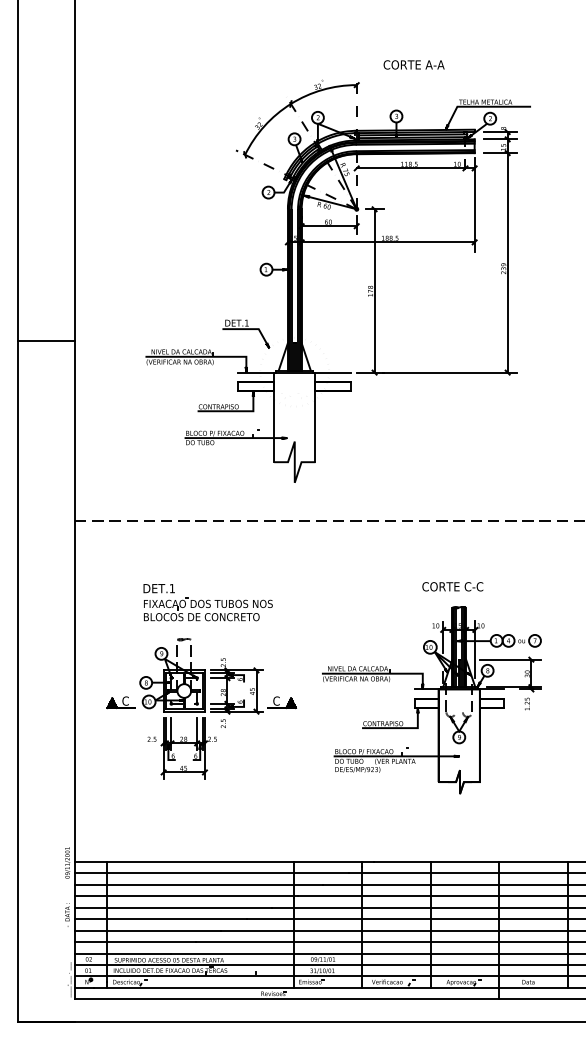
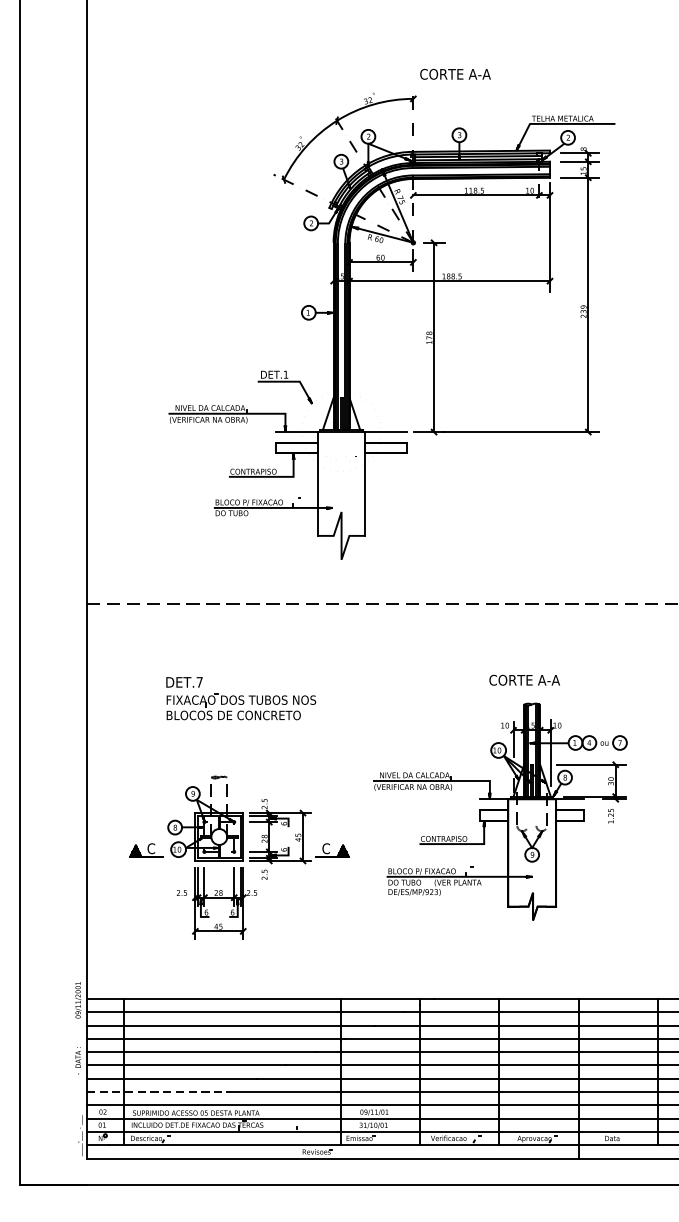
text: (413, 64) -> (454, 73), moved
line: (45, 341) -> (52, 396), removed
text: (473, 586) -> (548, 679), CORTE C-C -> CORTE A-A
text: (171, 588) -> (198, 682), DET.1 -> DET.7
part: (201, 708) -> (239, 857), moved
line: (135, 942) -> (156, 1092), solid -> dashed

